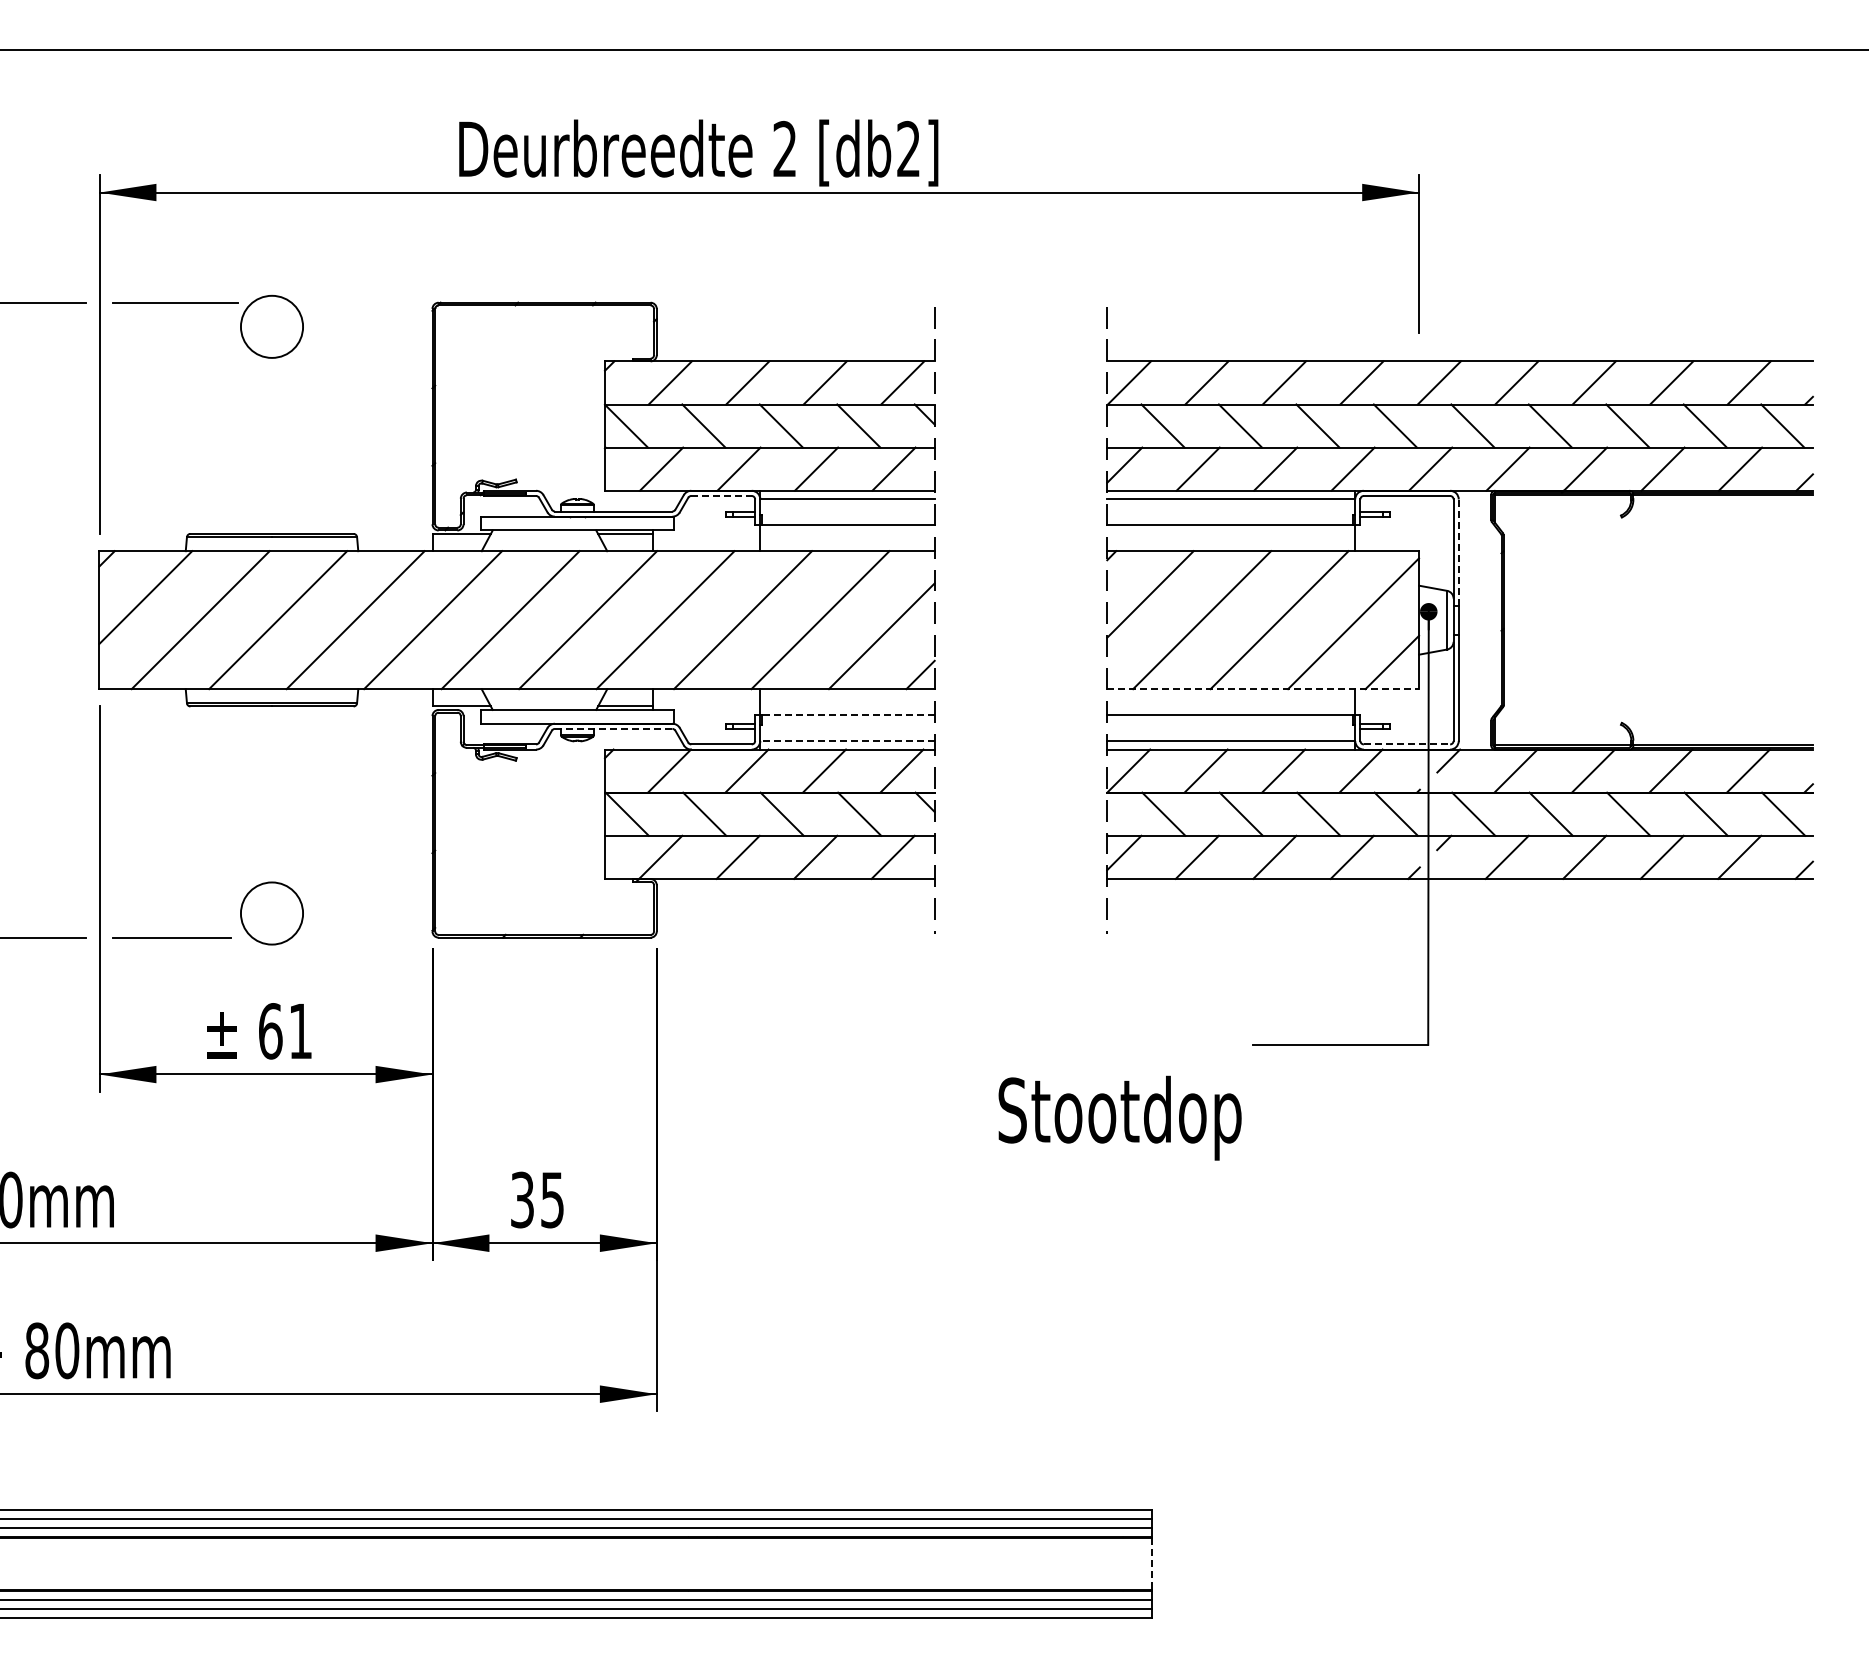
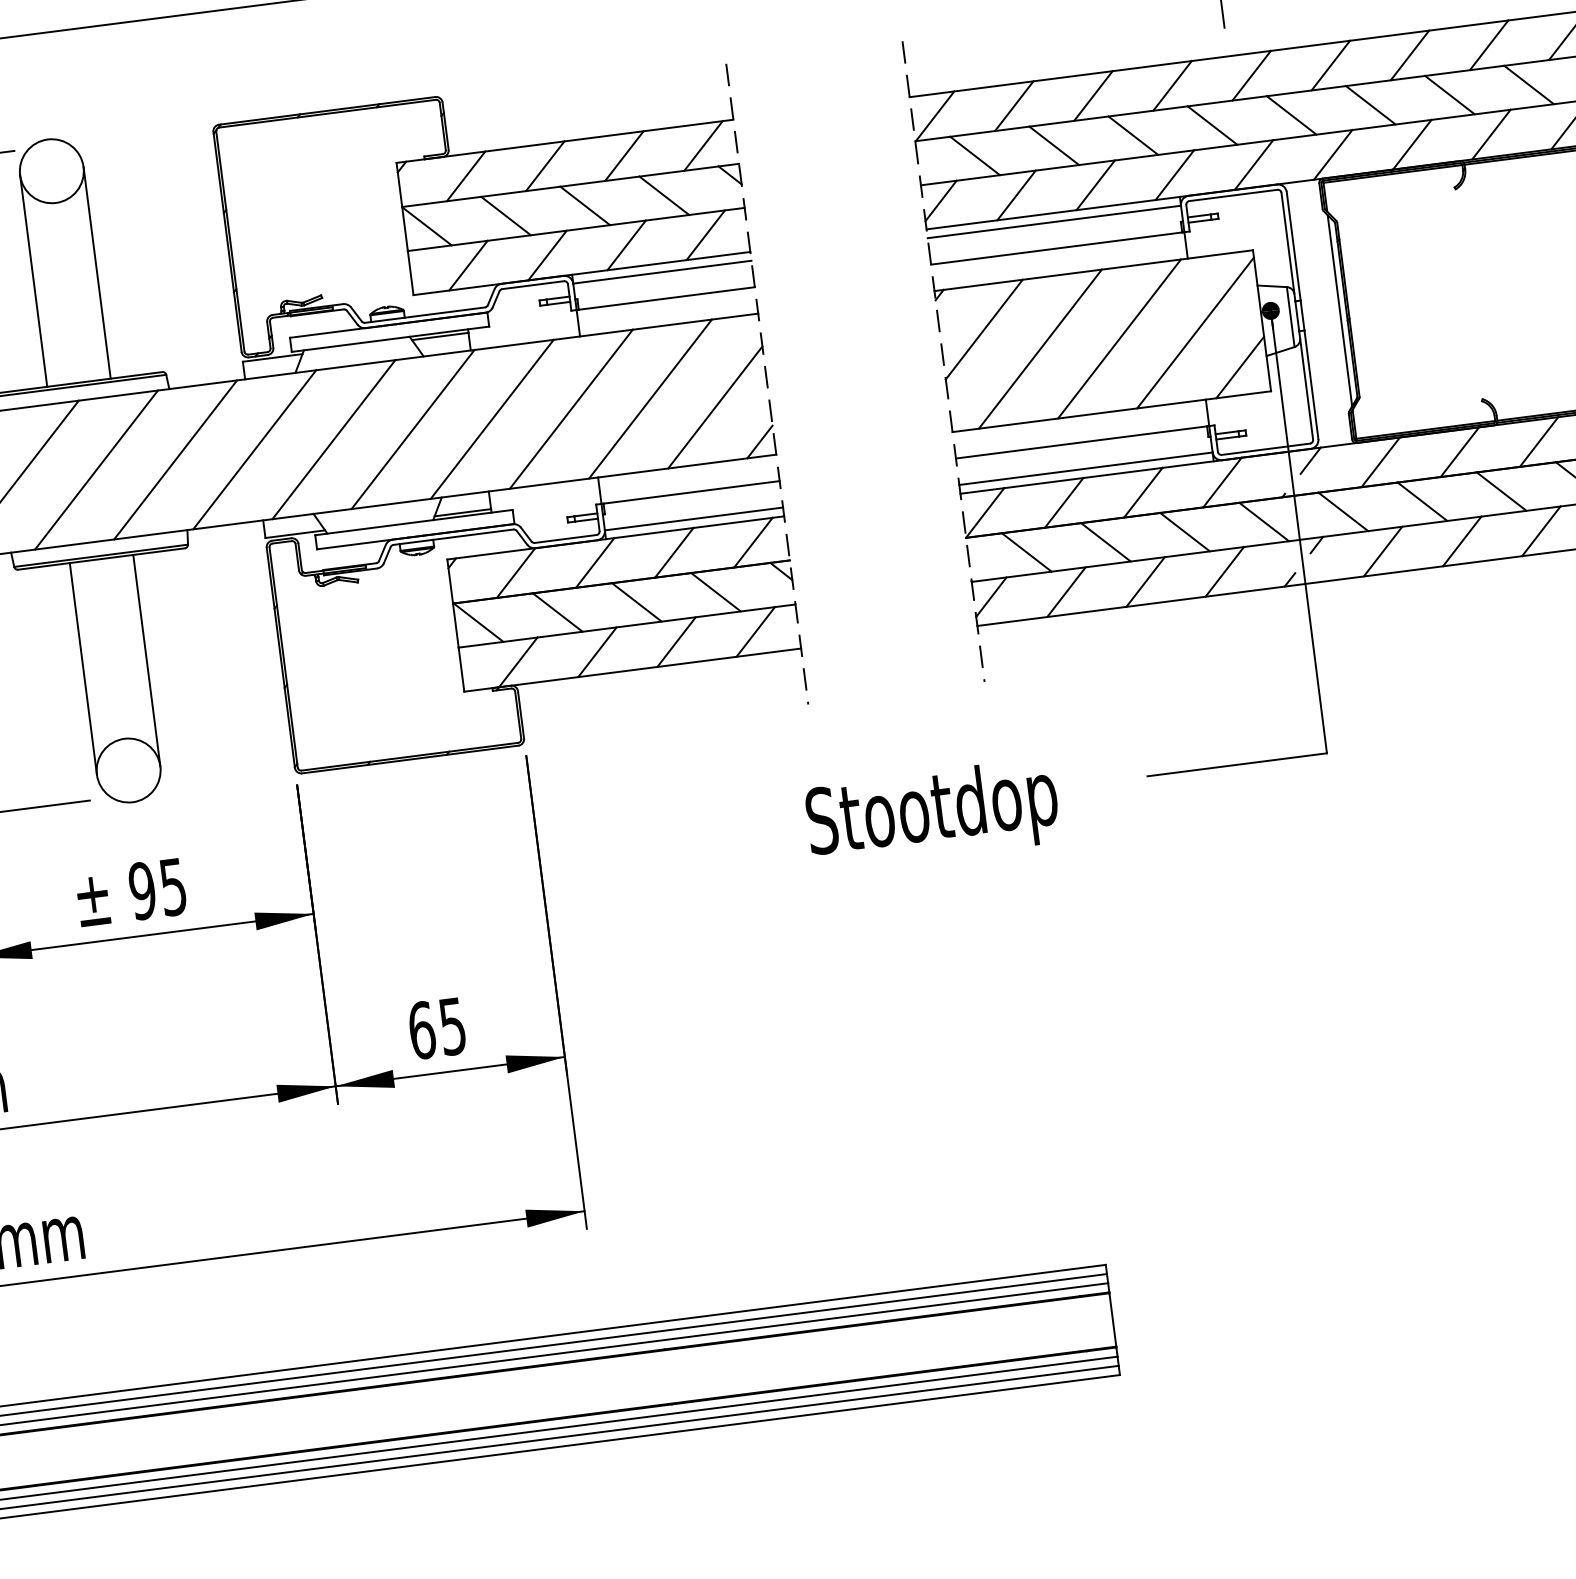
line: (240, 429) -> (33, 280), added
line: (303, 429) -> (97, 271), added
line: (722, 495) -> (534, 284), dashed -> solid
line: (1458, 551) -> (1293, 245), dashed -> solid
line: (1495, 619) -> (1340, 310), added
line: (1263, 689) -> (1112, 411), dashed -> solid
line: (848, 715) -> (691, 492), dashed -> solid
line: (613, 728) -> (453, 536), dashed -> solid
line: (847, 740) -> (693, 518), dashed -> solid
line: (1407, 744) -> (1266, 449), dashed -> solid
line: (240, 809) -> (82, 668), added
line: (303, 809) -> (147, 660), added
text: (284, 1031) -> (156, 889), 61 -> 95
text: (1119, 1117) -> (932, 813), moved
text: (522, 1199) -> (421, 1029), 35 -> 65
line: (1152, 1564) -> (1113, 1320), dashed -> solid

